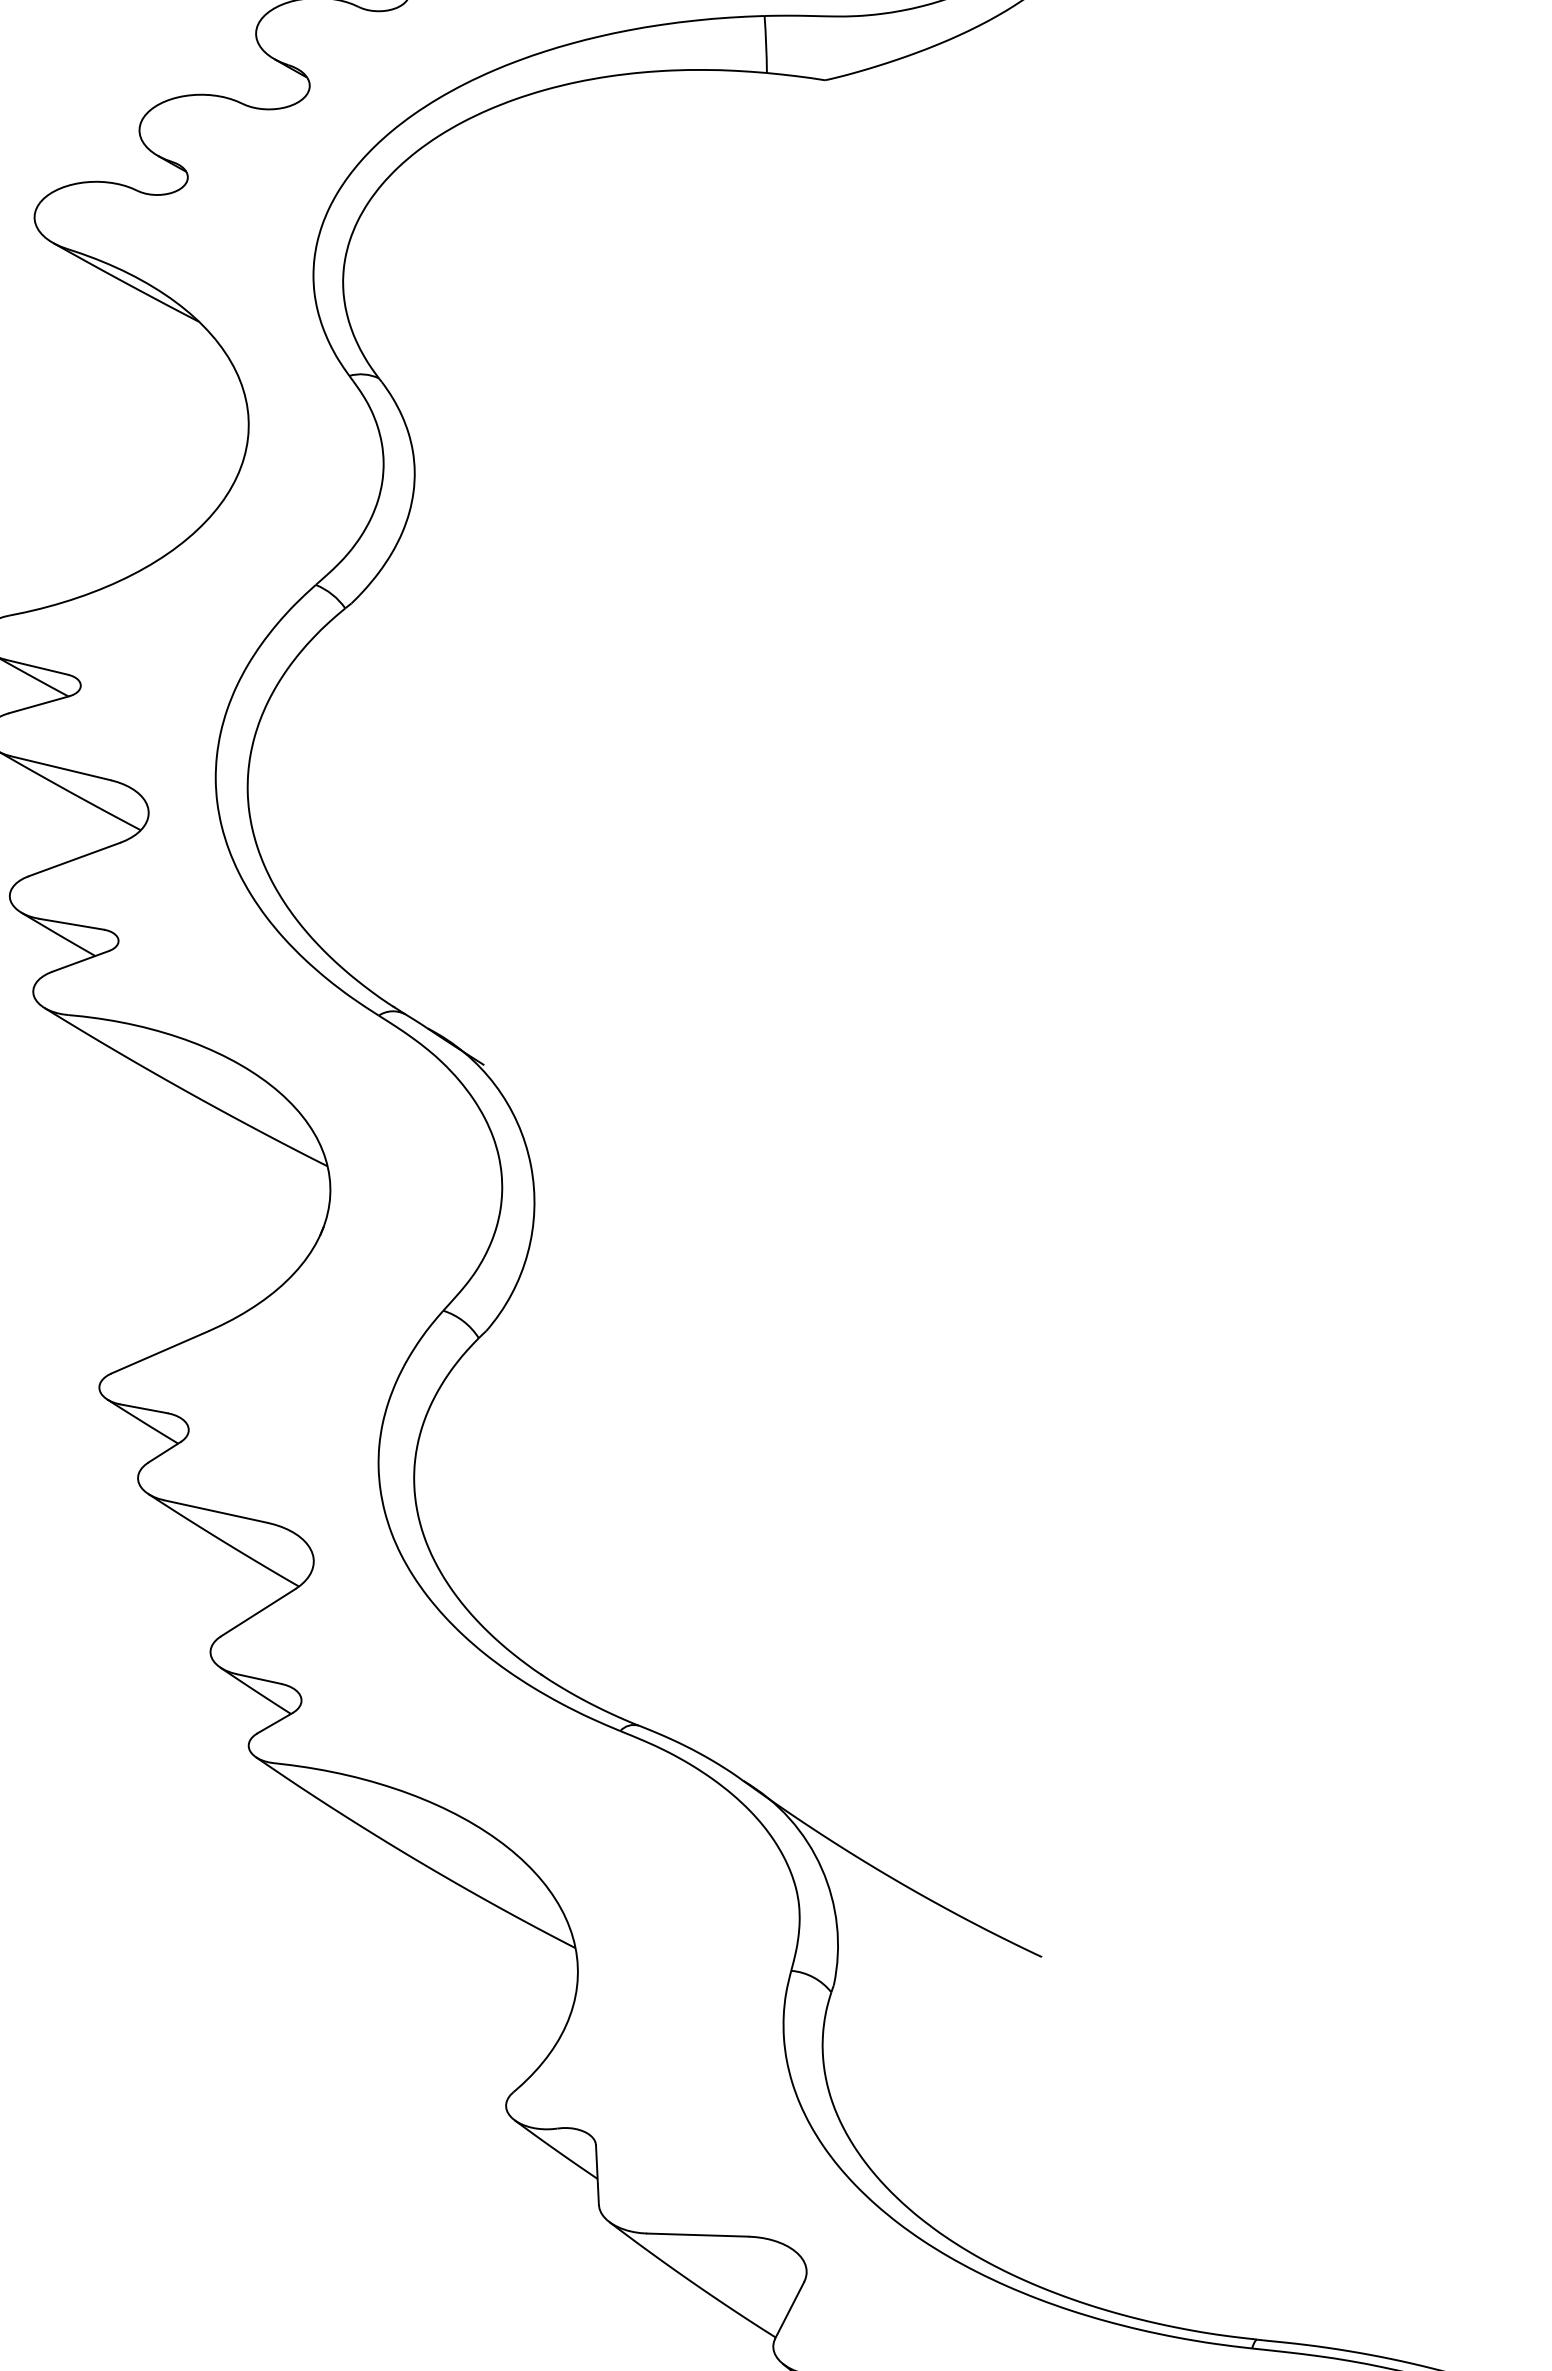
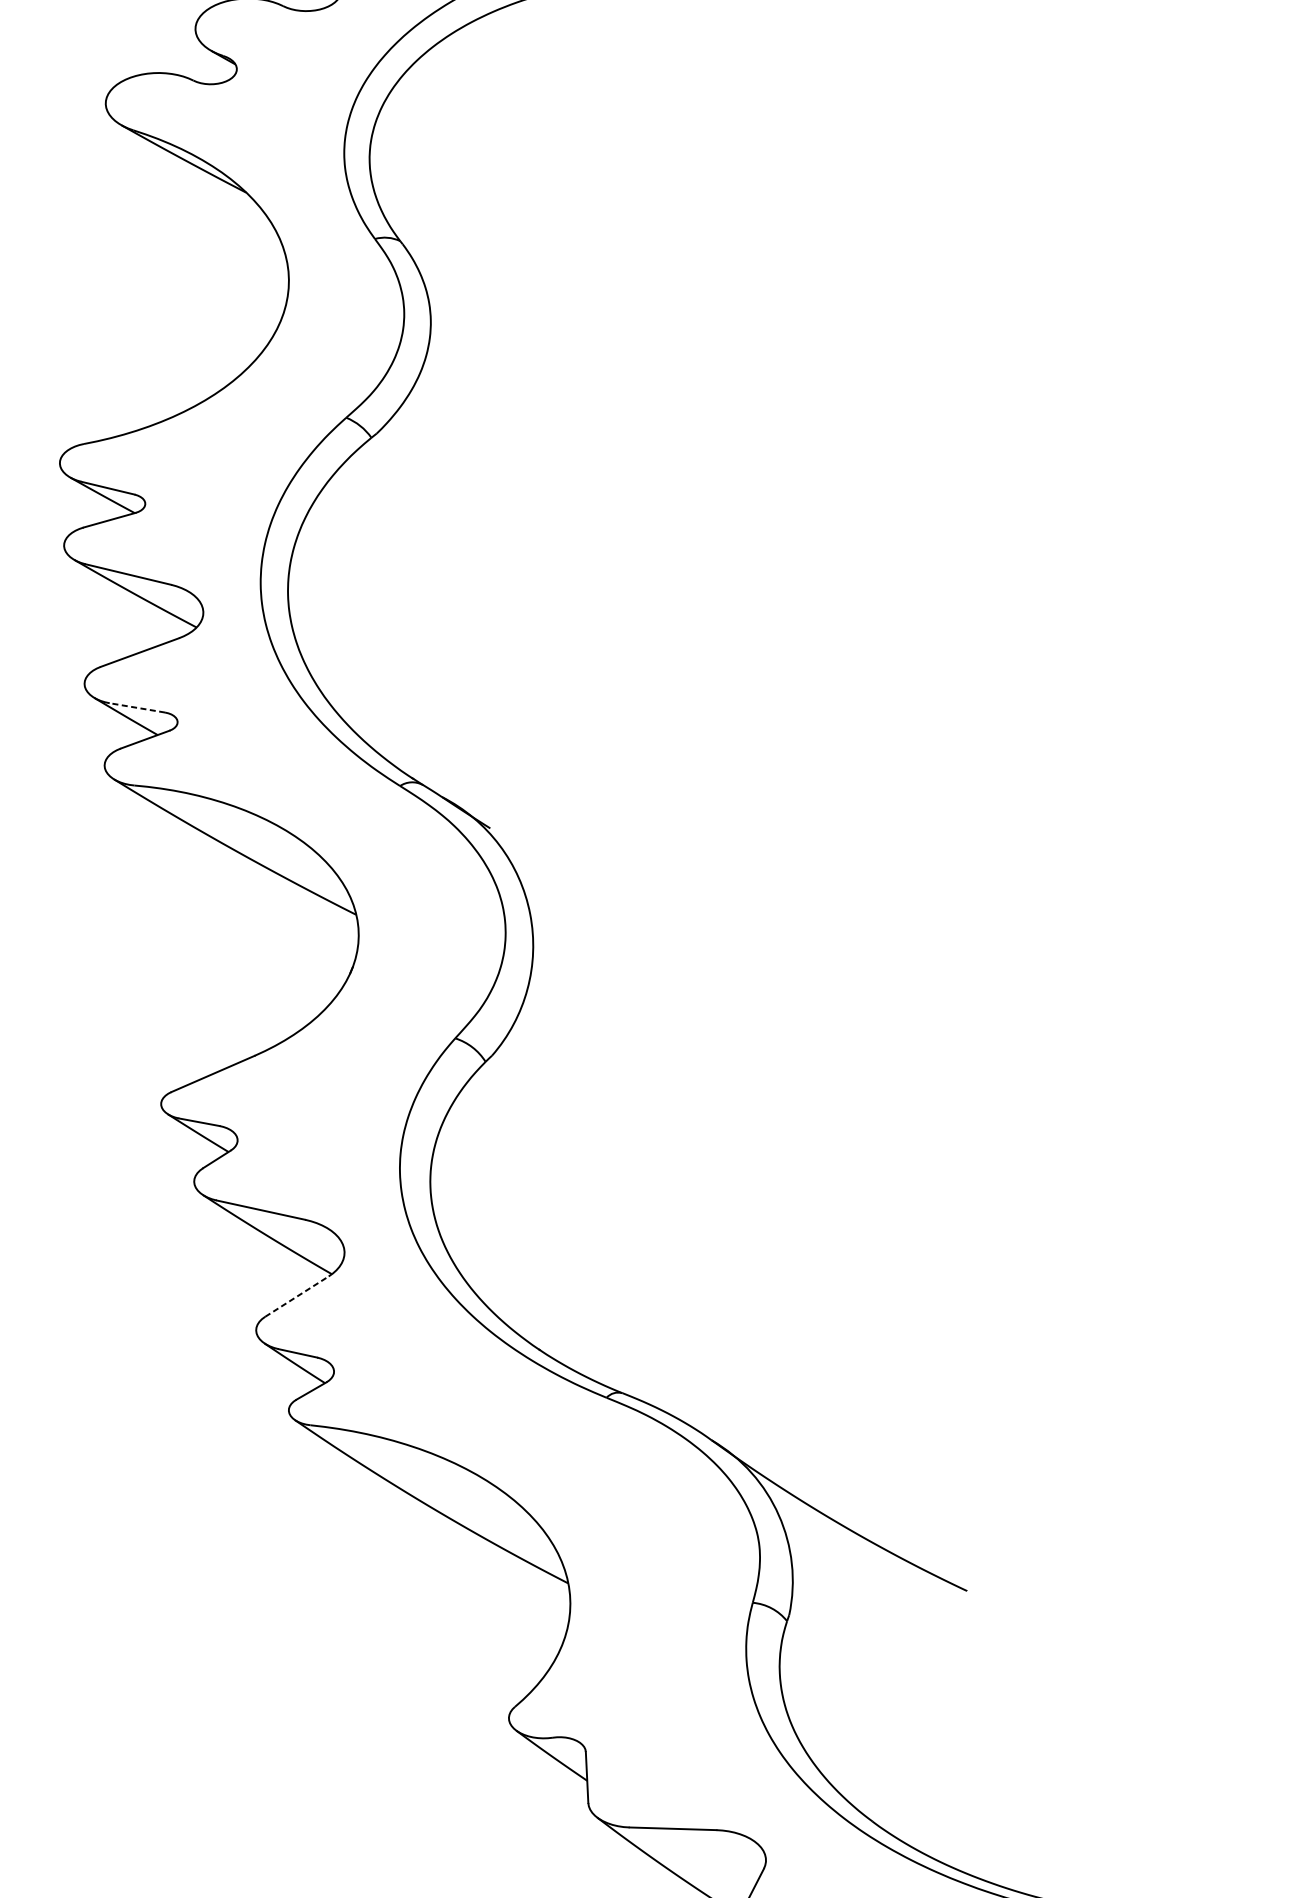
line: (71, 924) -> (137, 708), solid -> dashed
line: (258, 1612) -> (297, 1296), solid -> dashed

